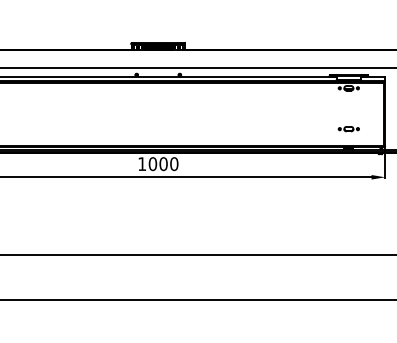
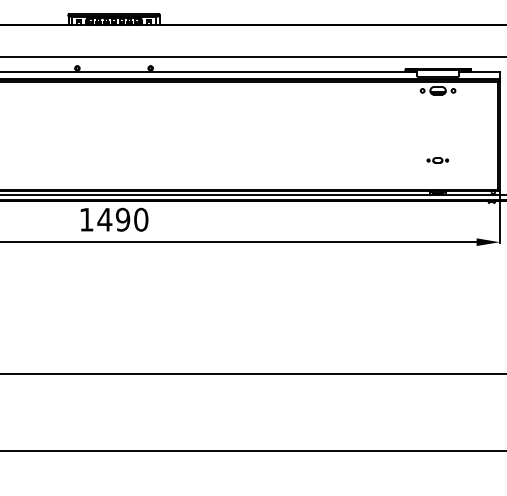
part: (348, 129) -> (437, 160), size x0.6
text: (157, 164) -> (112, 220), 1000 -> 1490

